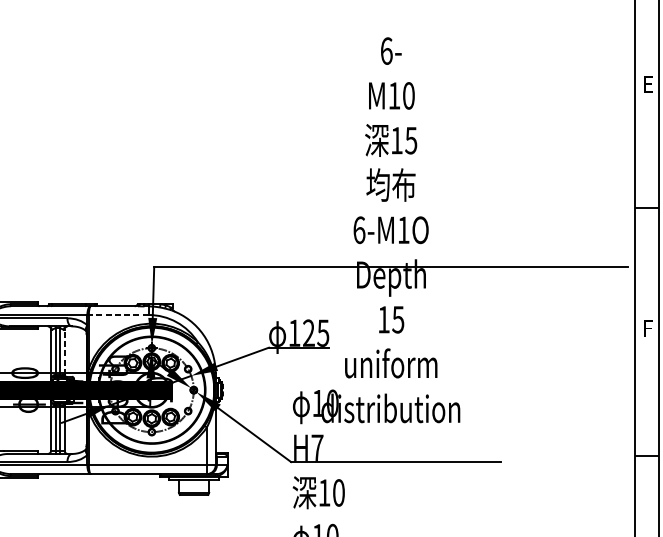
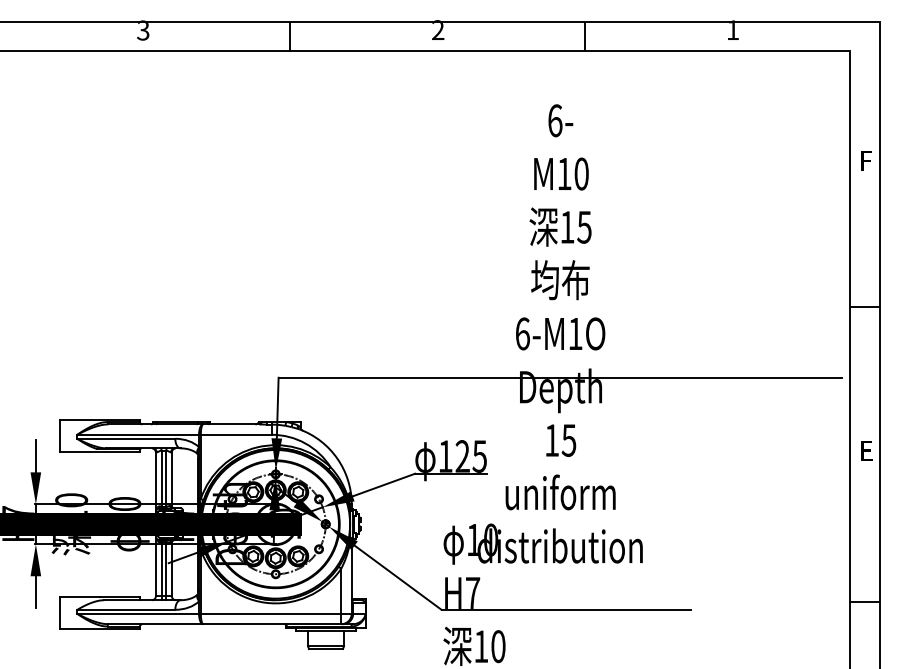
text: (649, 87) -> (868, 164), E -> F
line: (118, 314) -> (235, 434), dashed -> solid
text: (649, 331) -> (868, 454), F -> E
line: (64, 352) -> (171, 479), dashed -> solid

